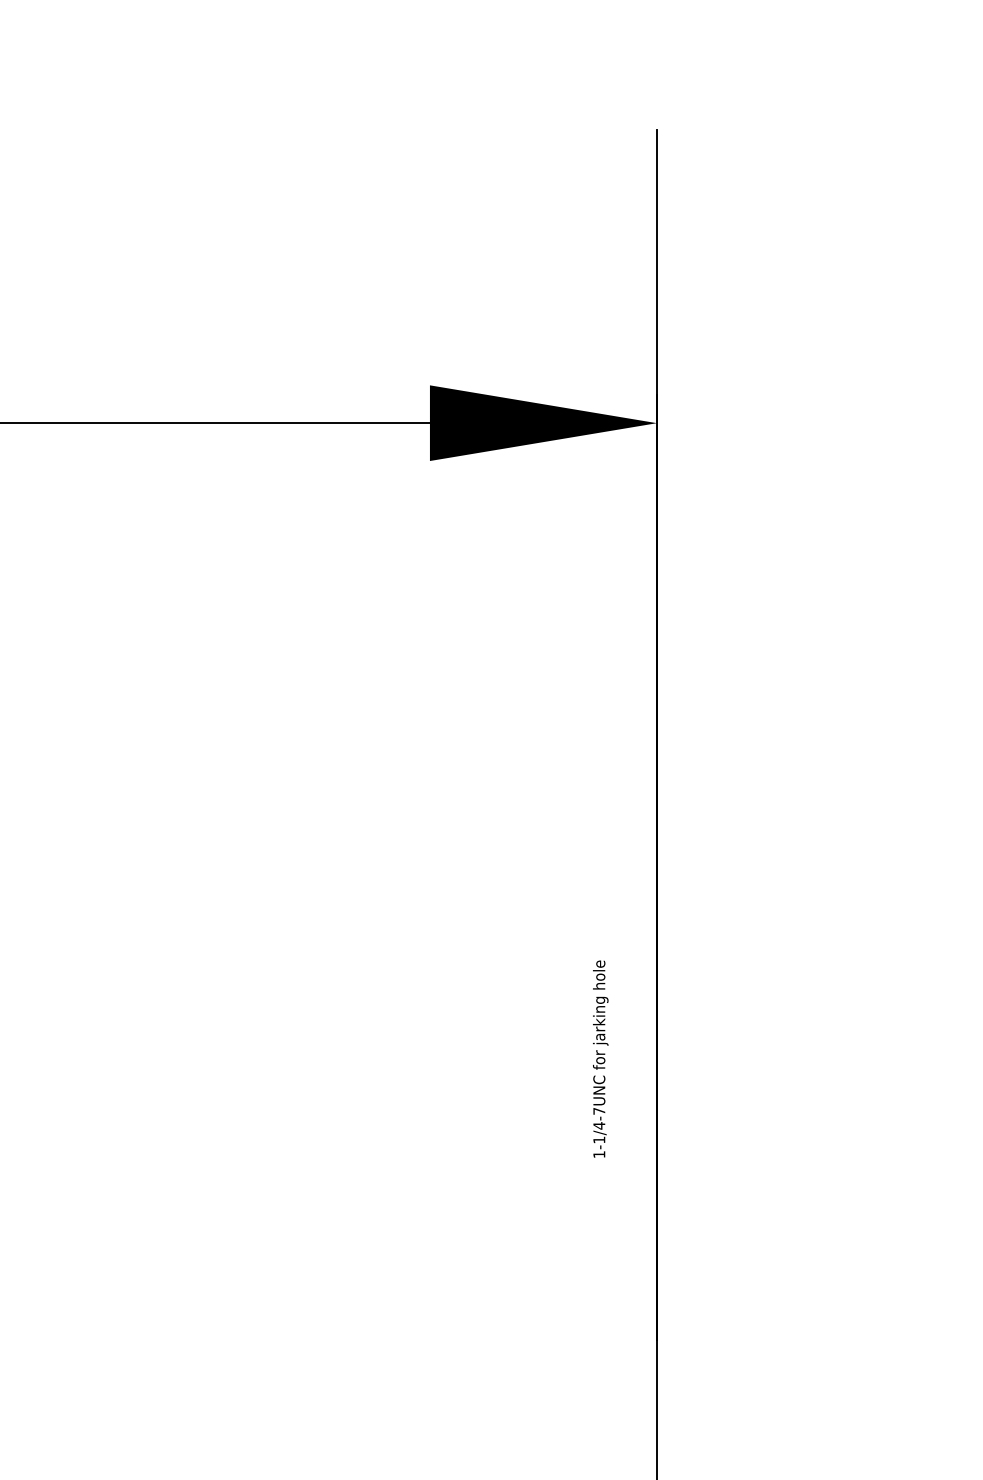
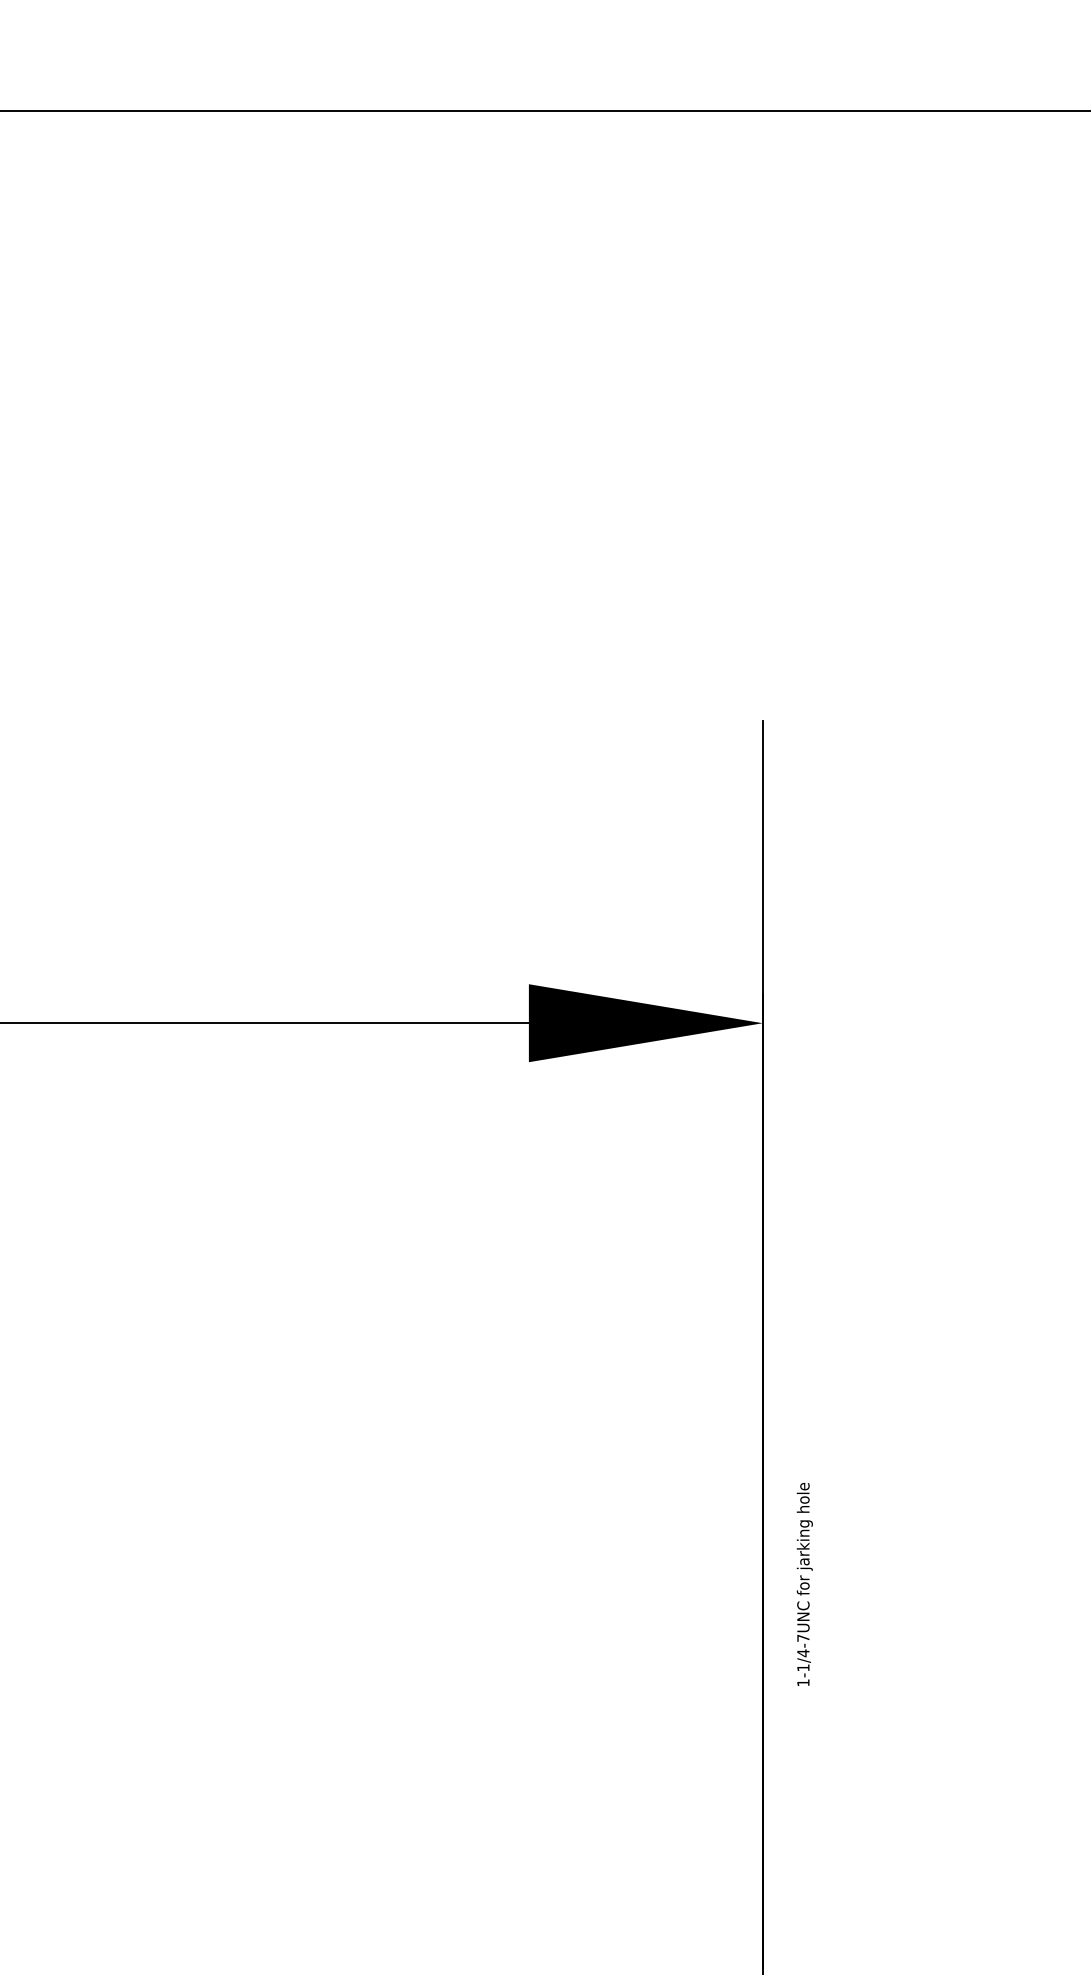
text: (600, 1058) -> (804, 1583), moved

